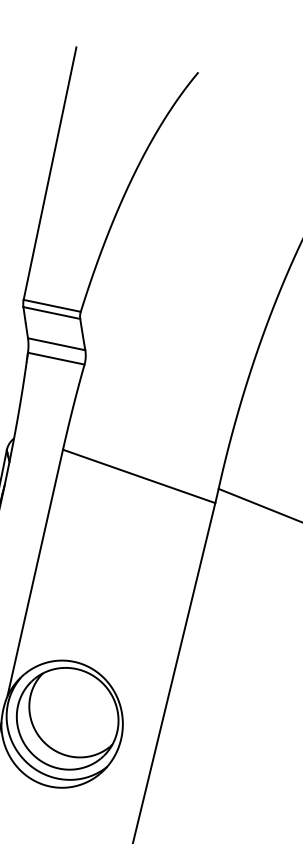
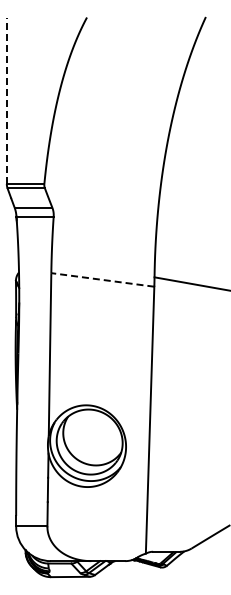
line: (49, 172) -> (6, 100), solid -> dashed
line: (138, 475) -> (102, 279), solid -> dashed

